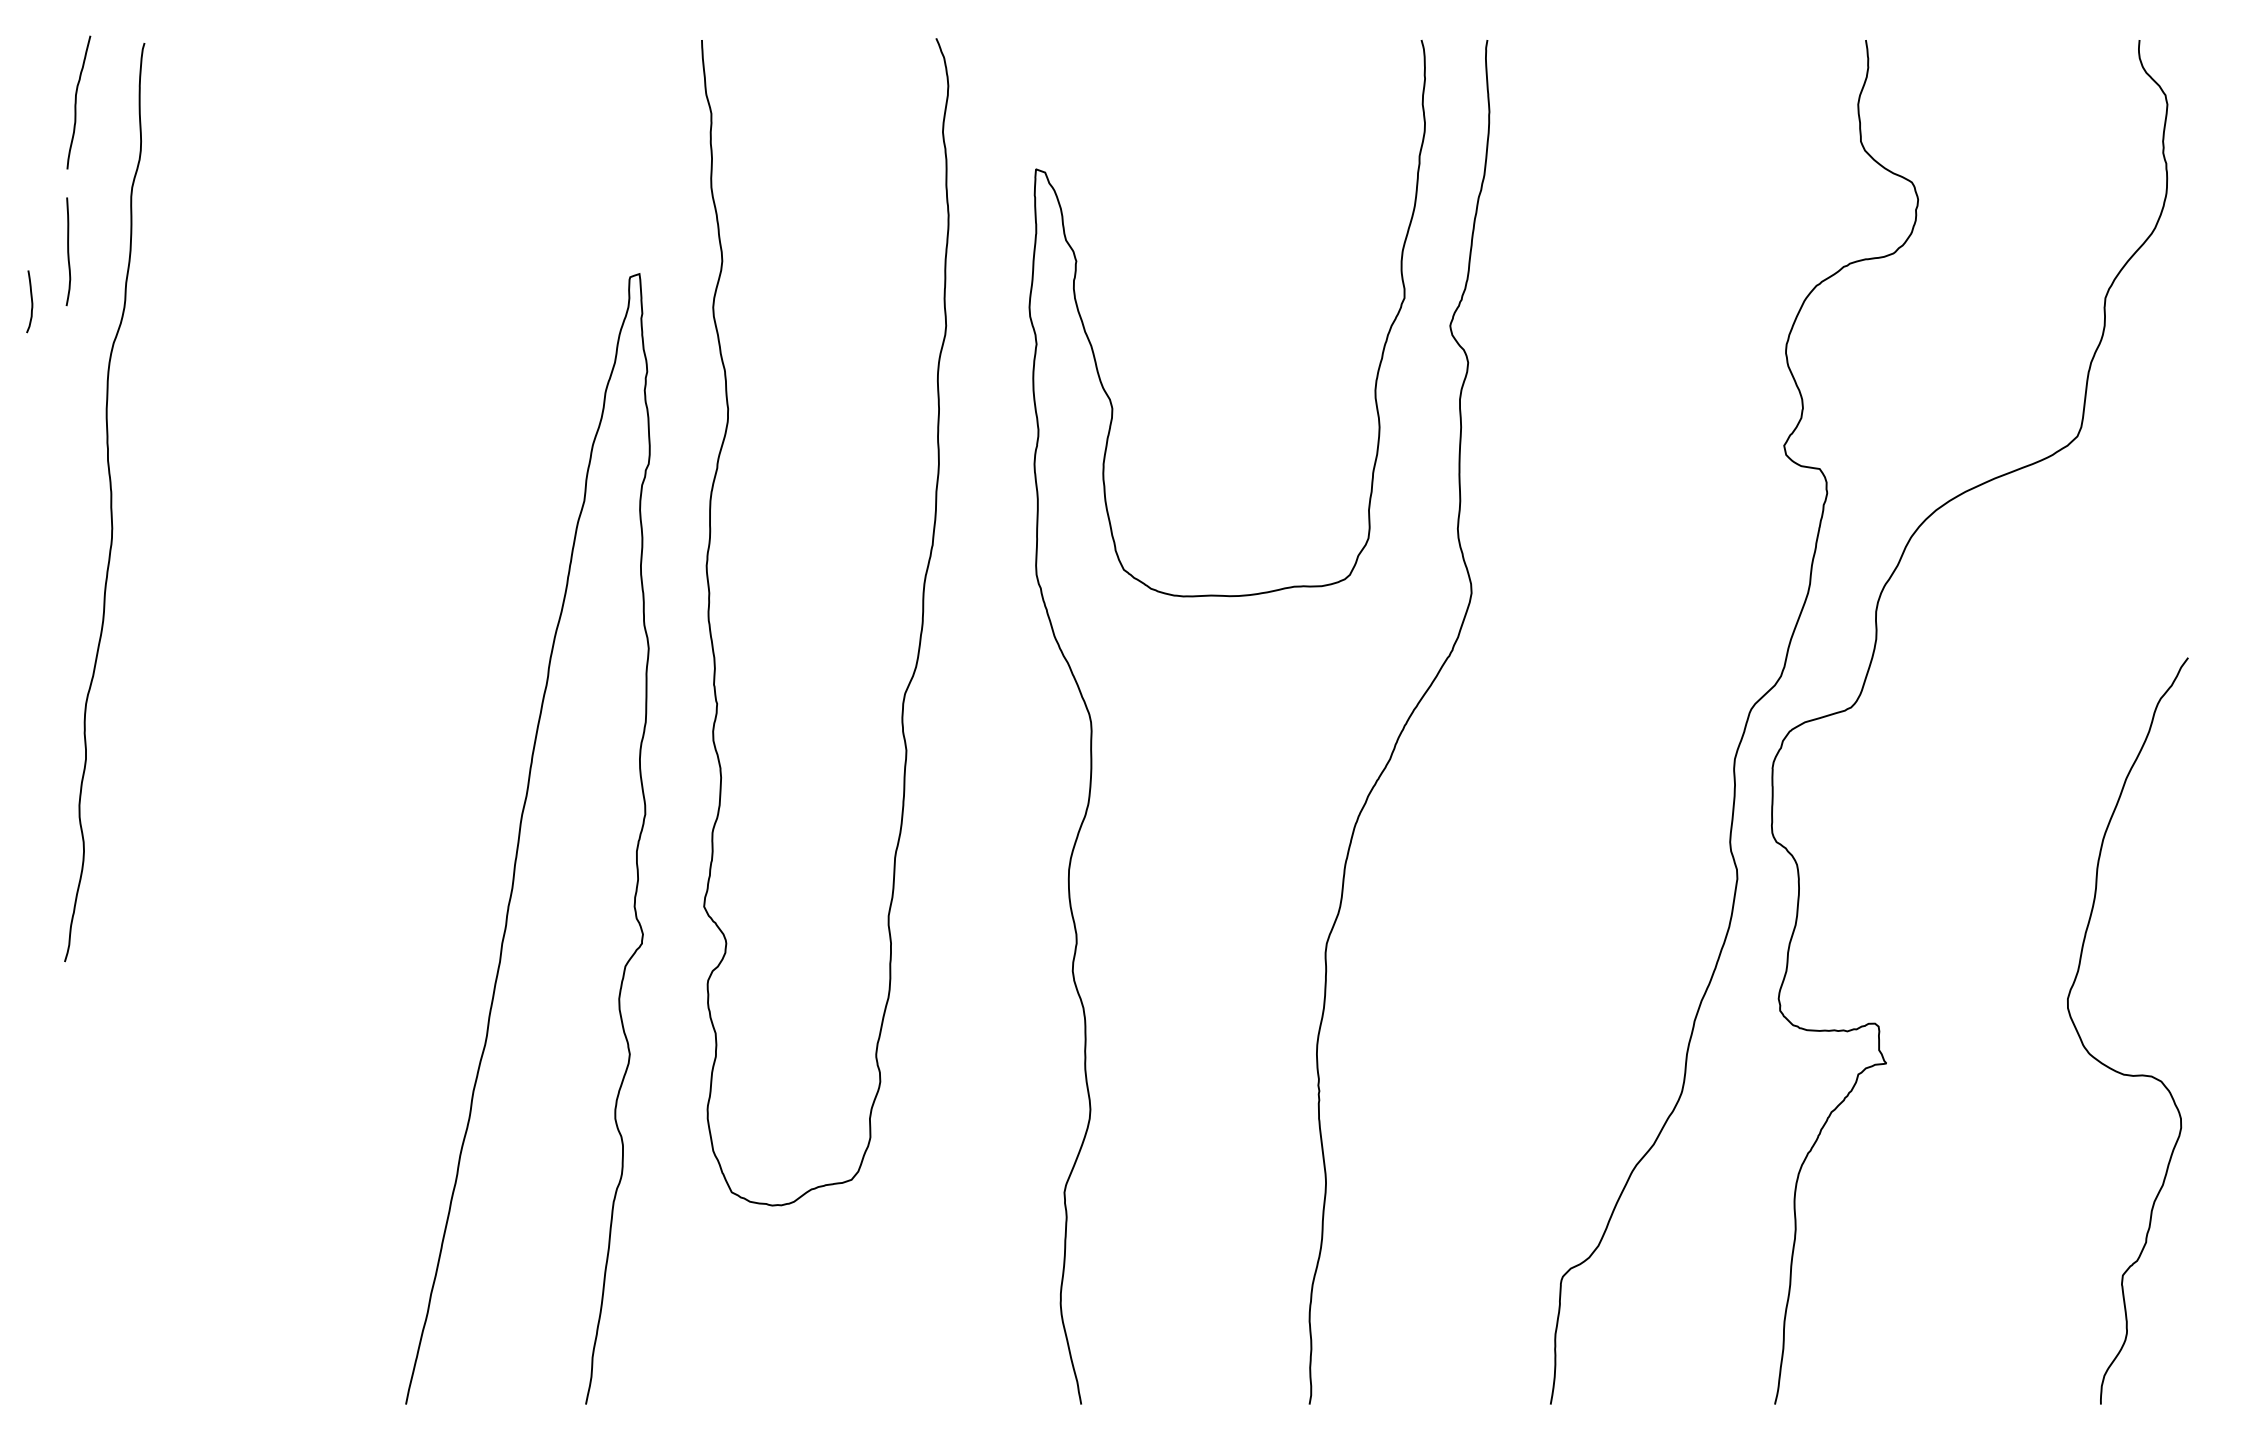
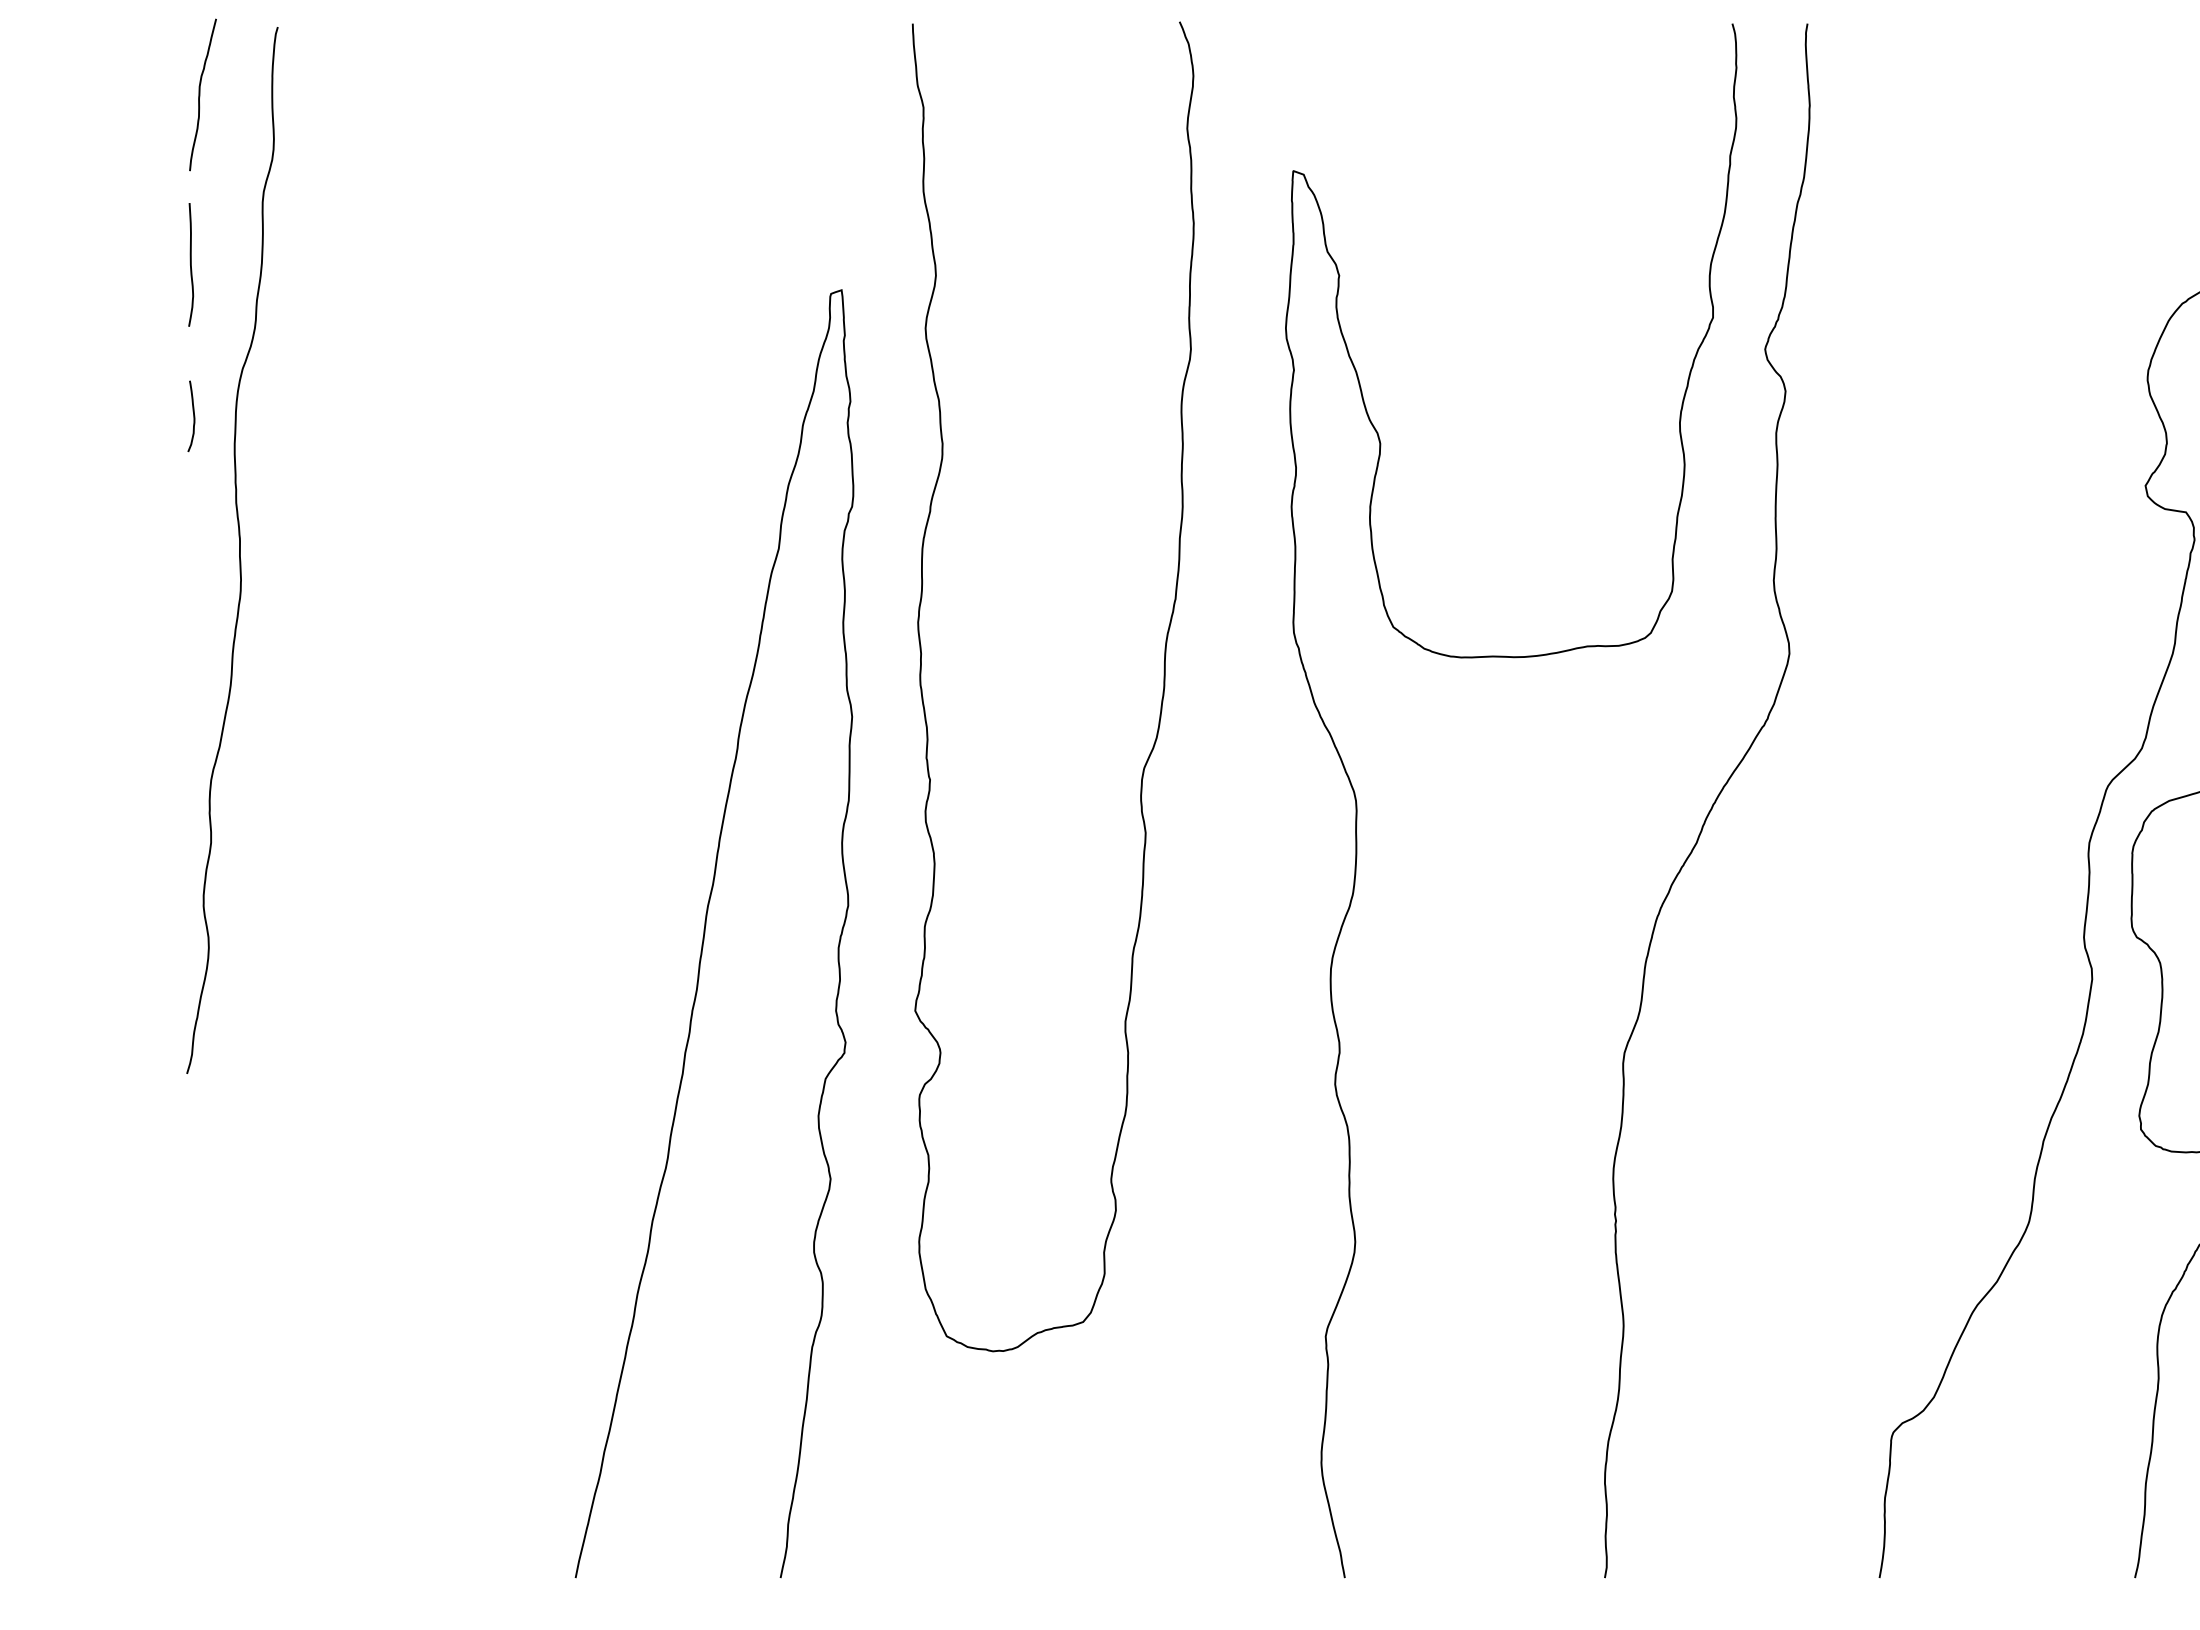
curve: (31, 301) -> (193, 416), moved

